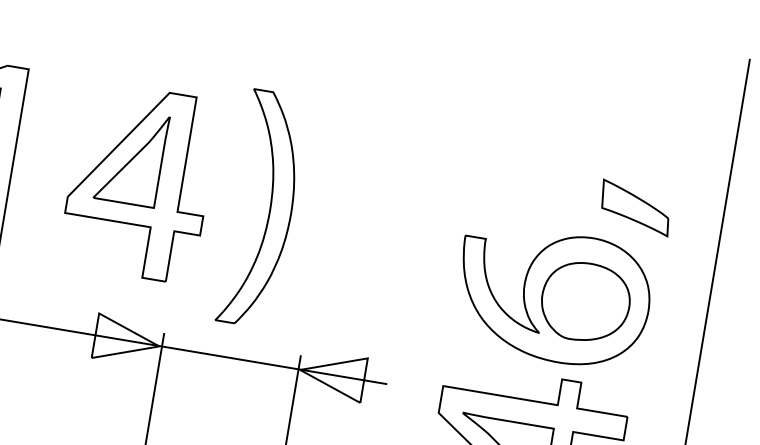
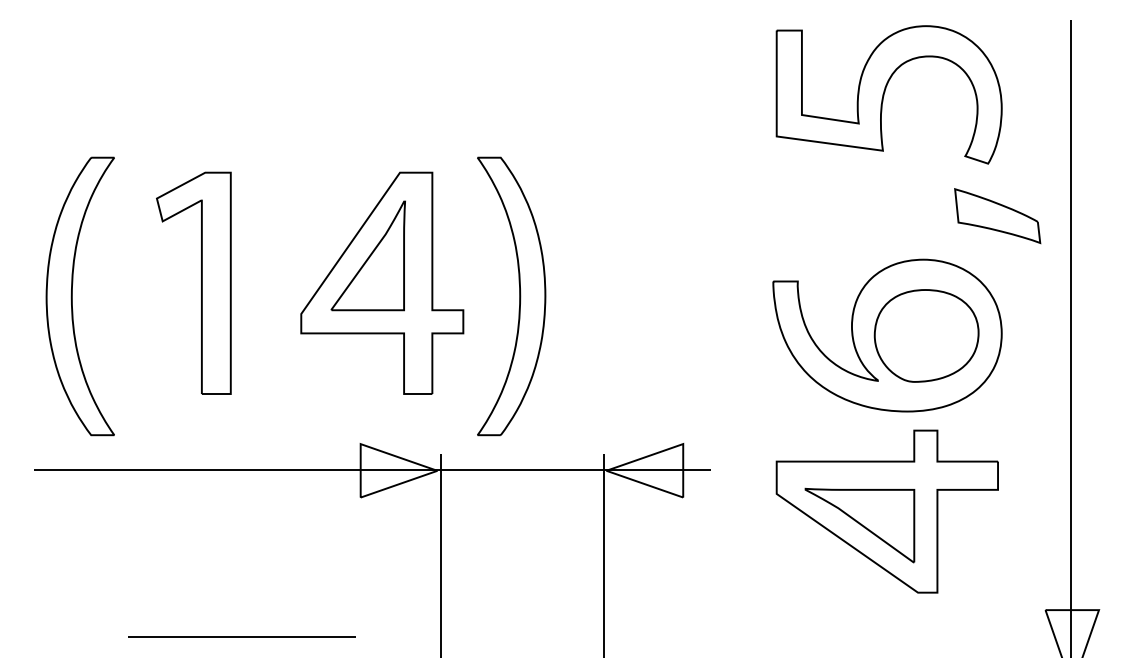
part: (587, 95) -> (888, 94), added
part: (635, 208) -> (997, 216), moved
part: (269, 210) -> (519, 296), moved

